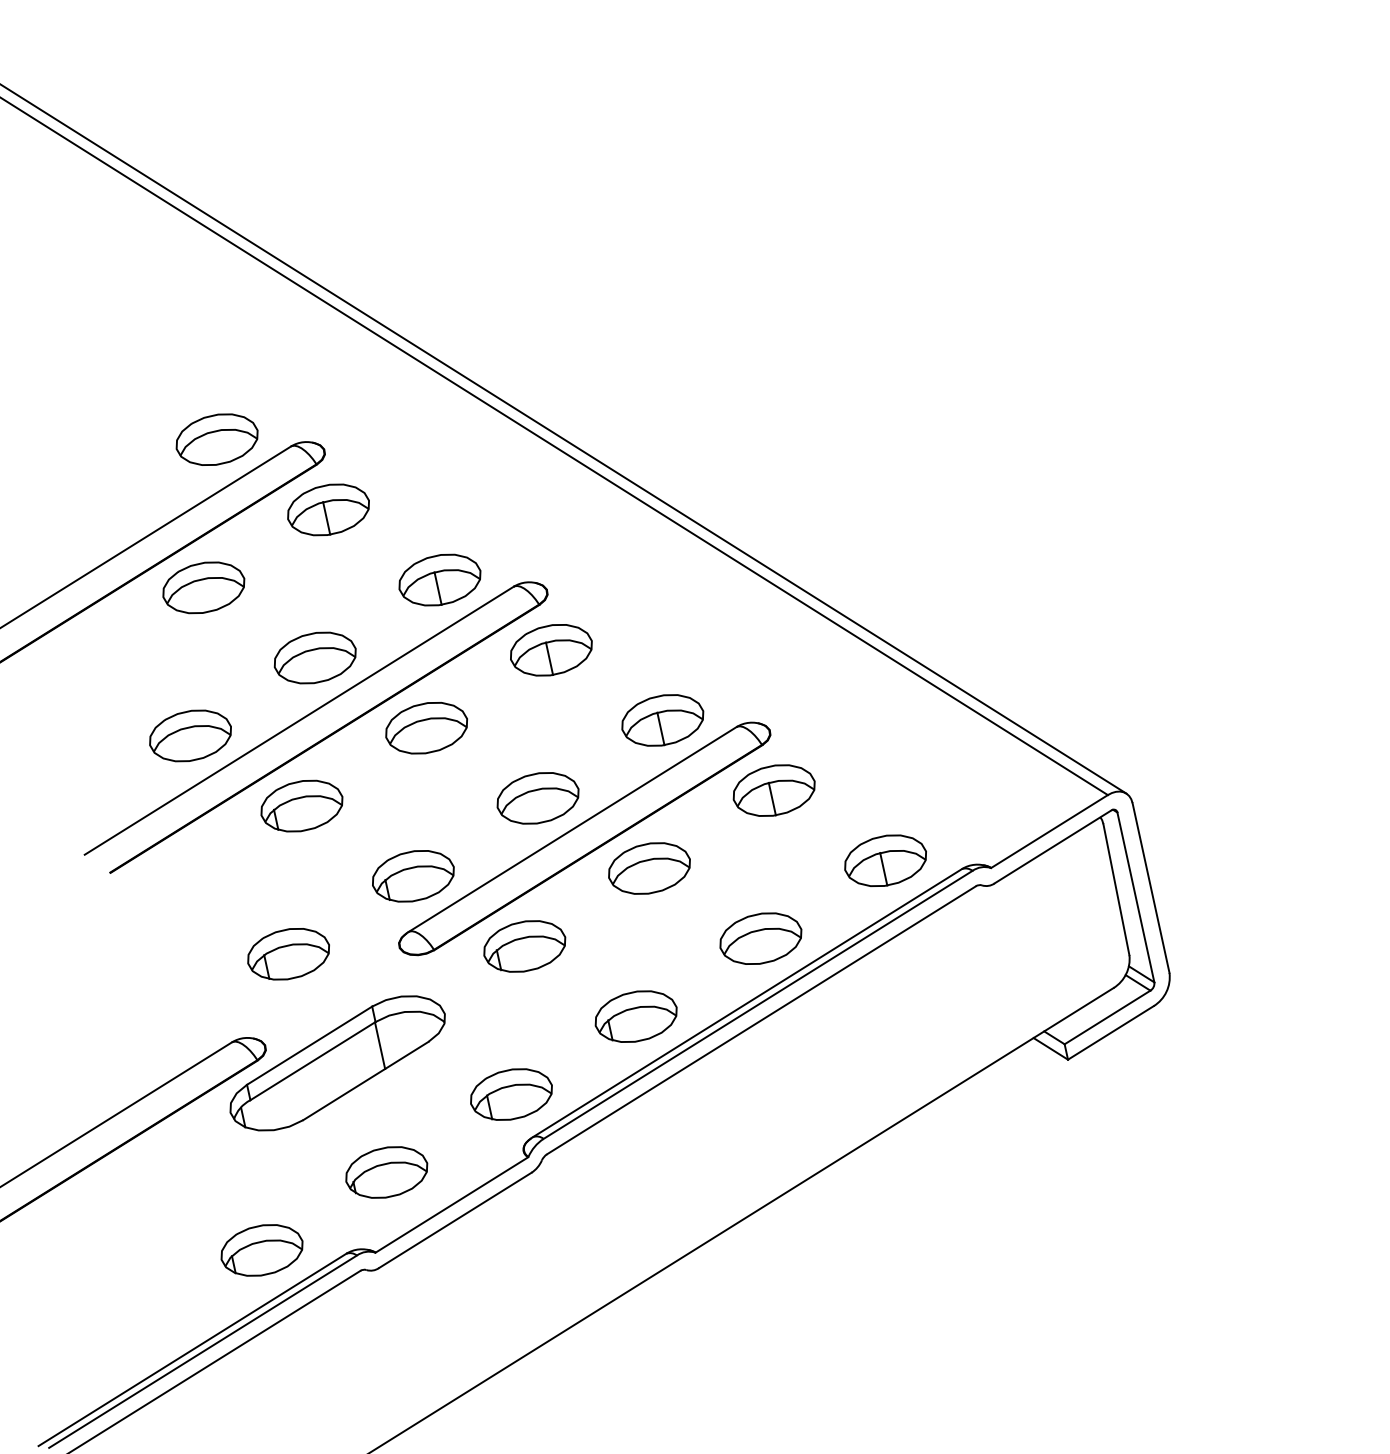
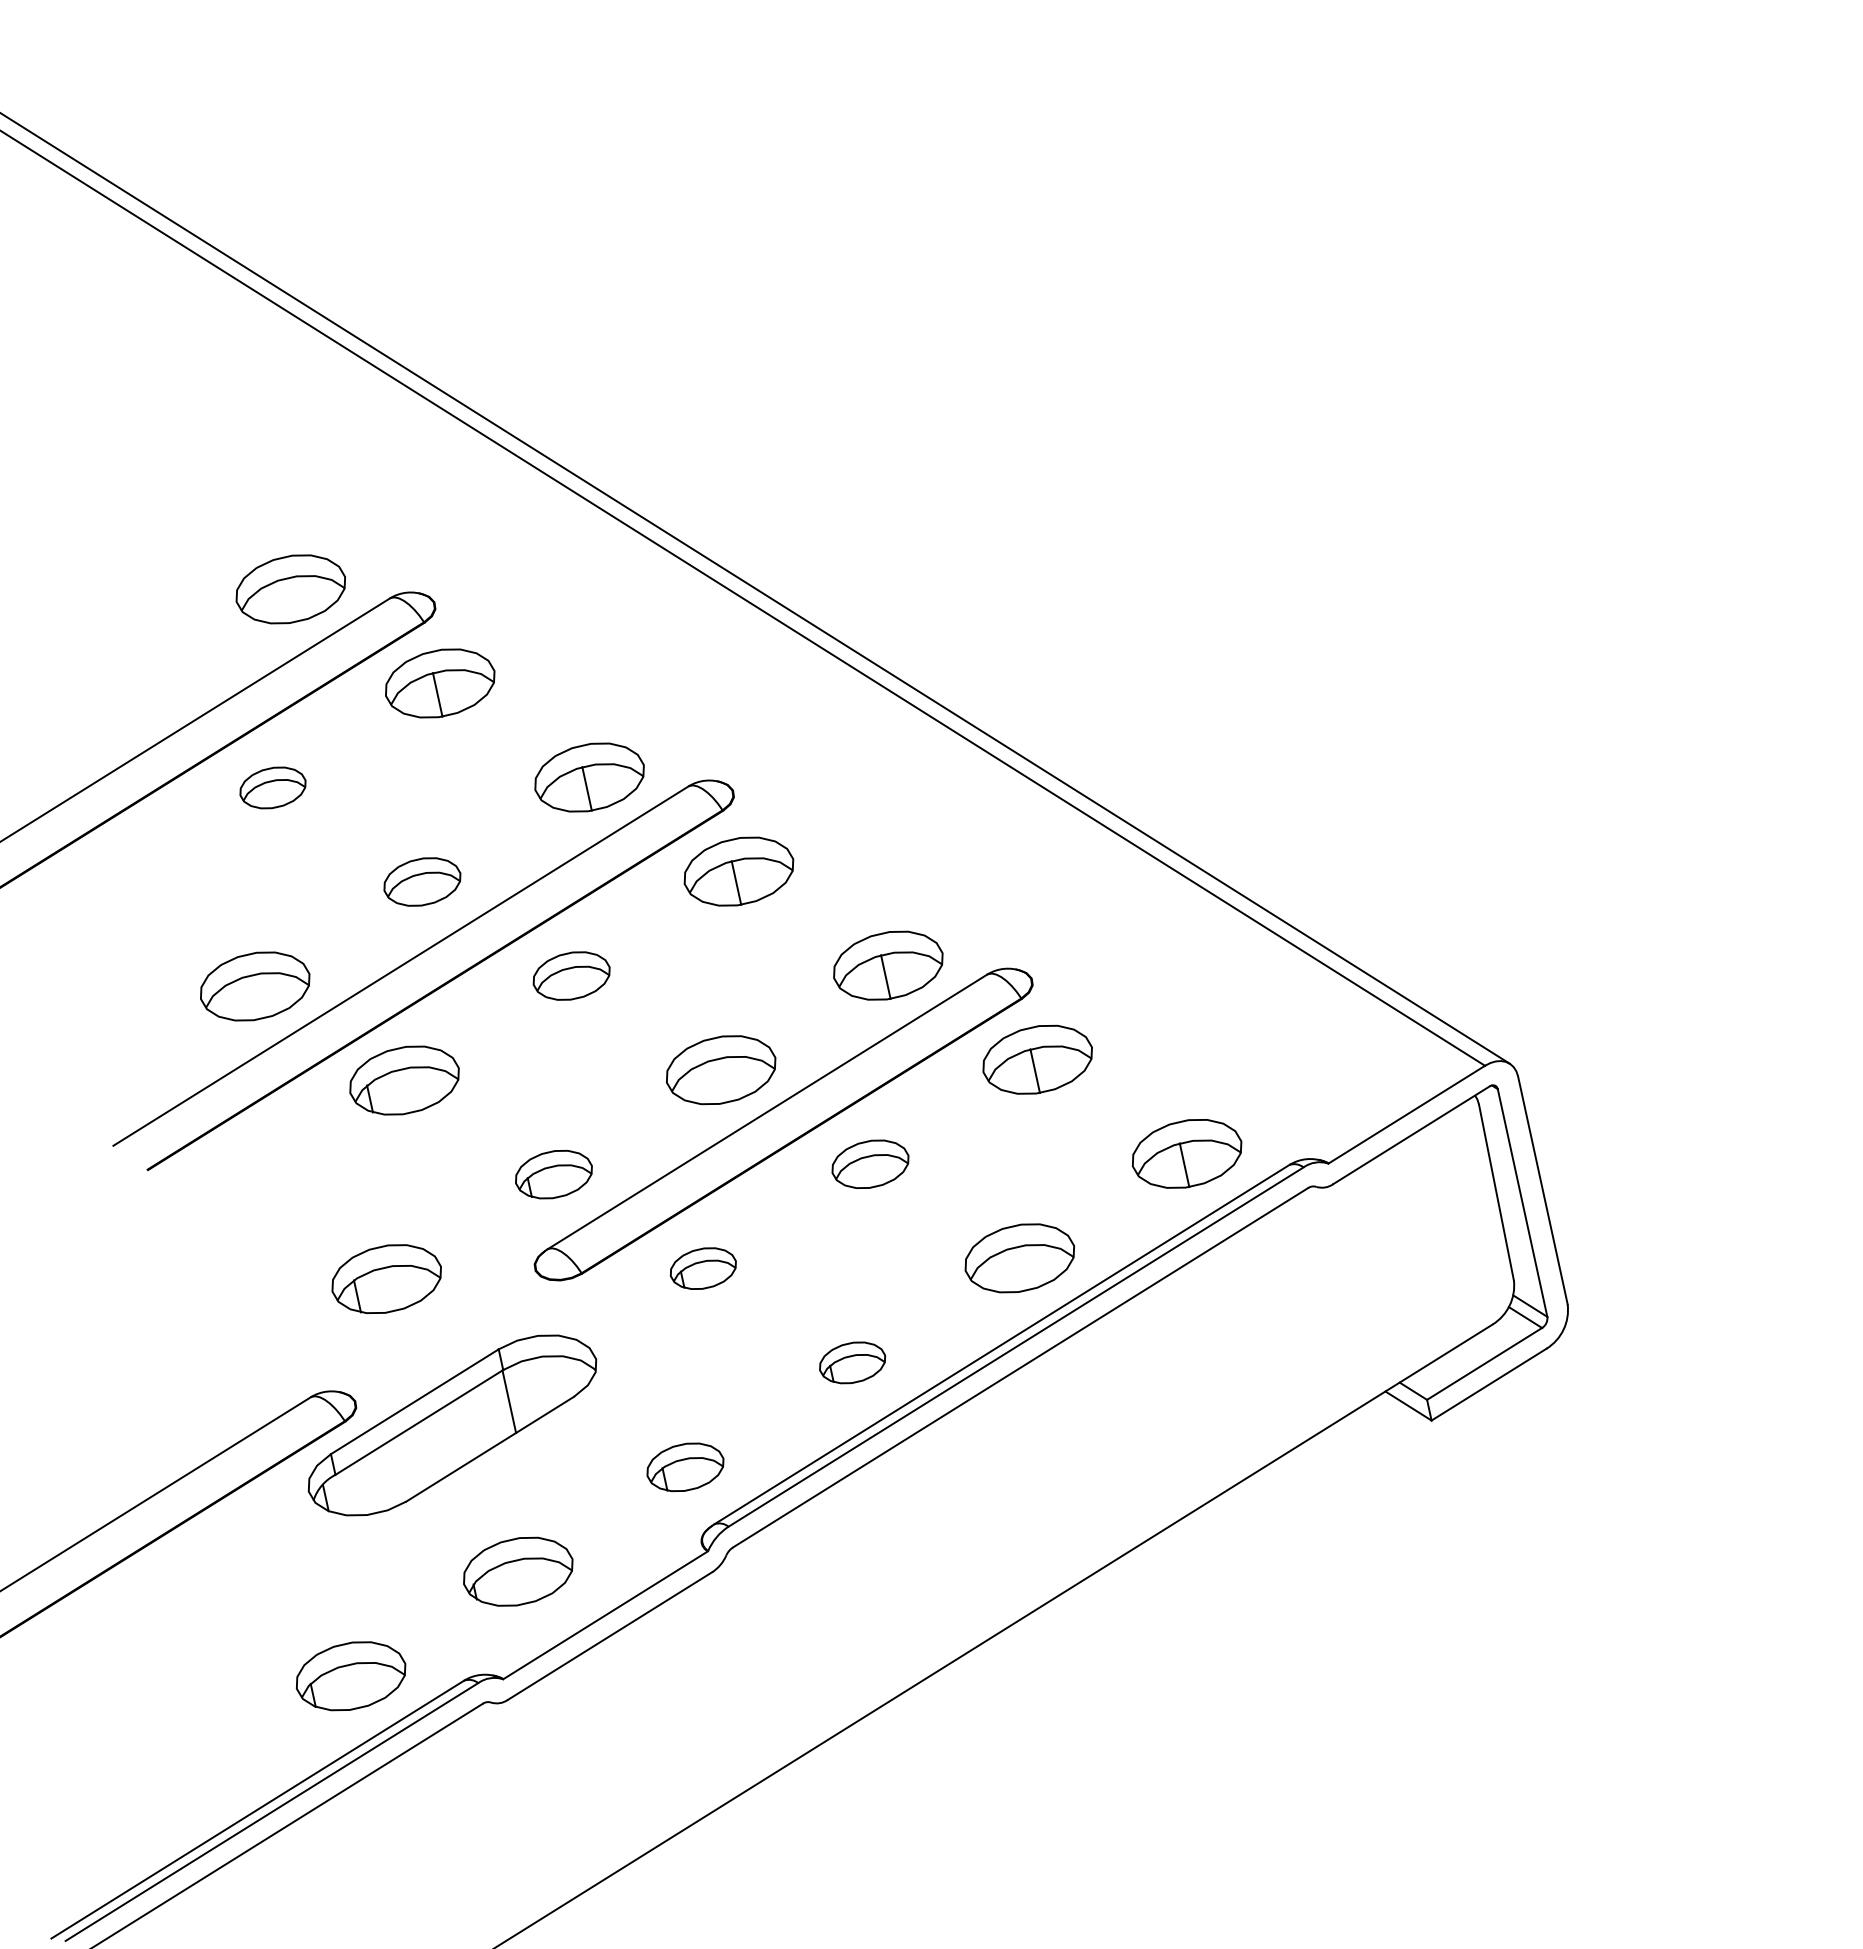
part: (203, 587) -> (272, 787), size x0.6
part: (315, 657) -> (422, 881), size x0.7
part: (426, 727) -> (571, 975), size x0.7
part: (649, 868) -> (870, 1164), size x0.7
part: (413, 876) -> (553, 1174), size x0.7
part: (524, 946) -> (703, 1268), size x0.6
part: (636, 1016) -> (852, 1362), size x0.6
part: (511, 1094) -> (685, 1467), size x0.7

